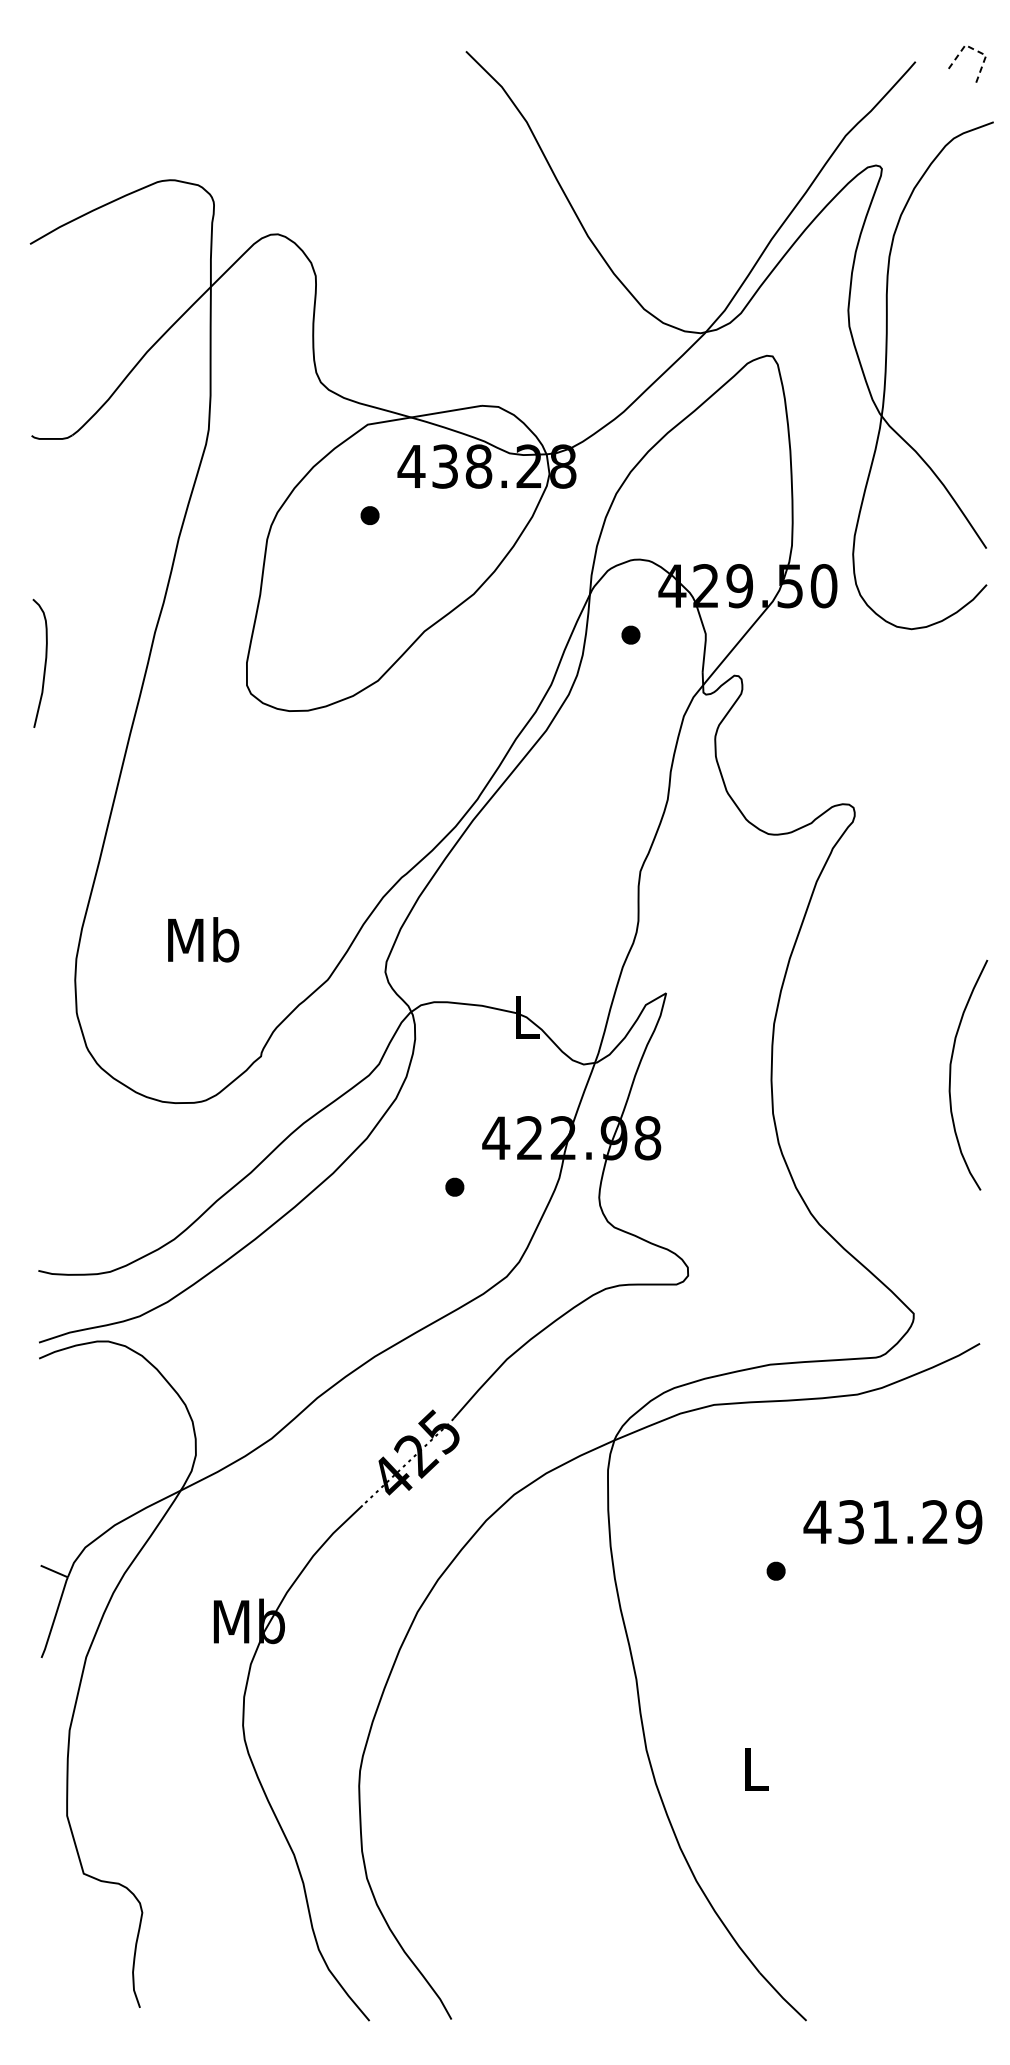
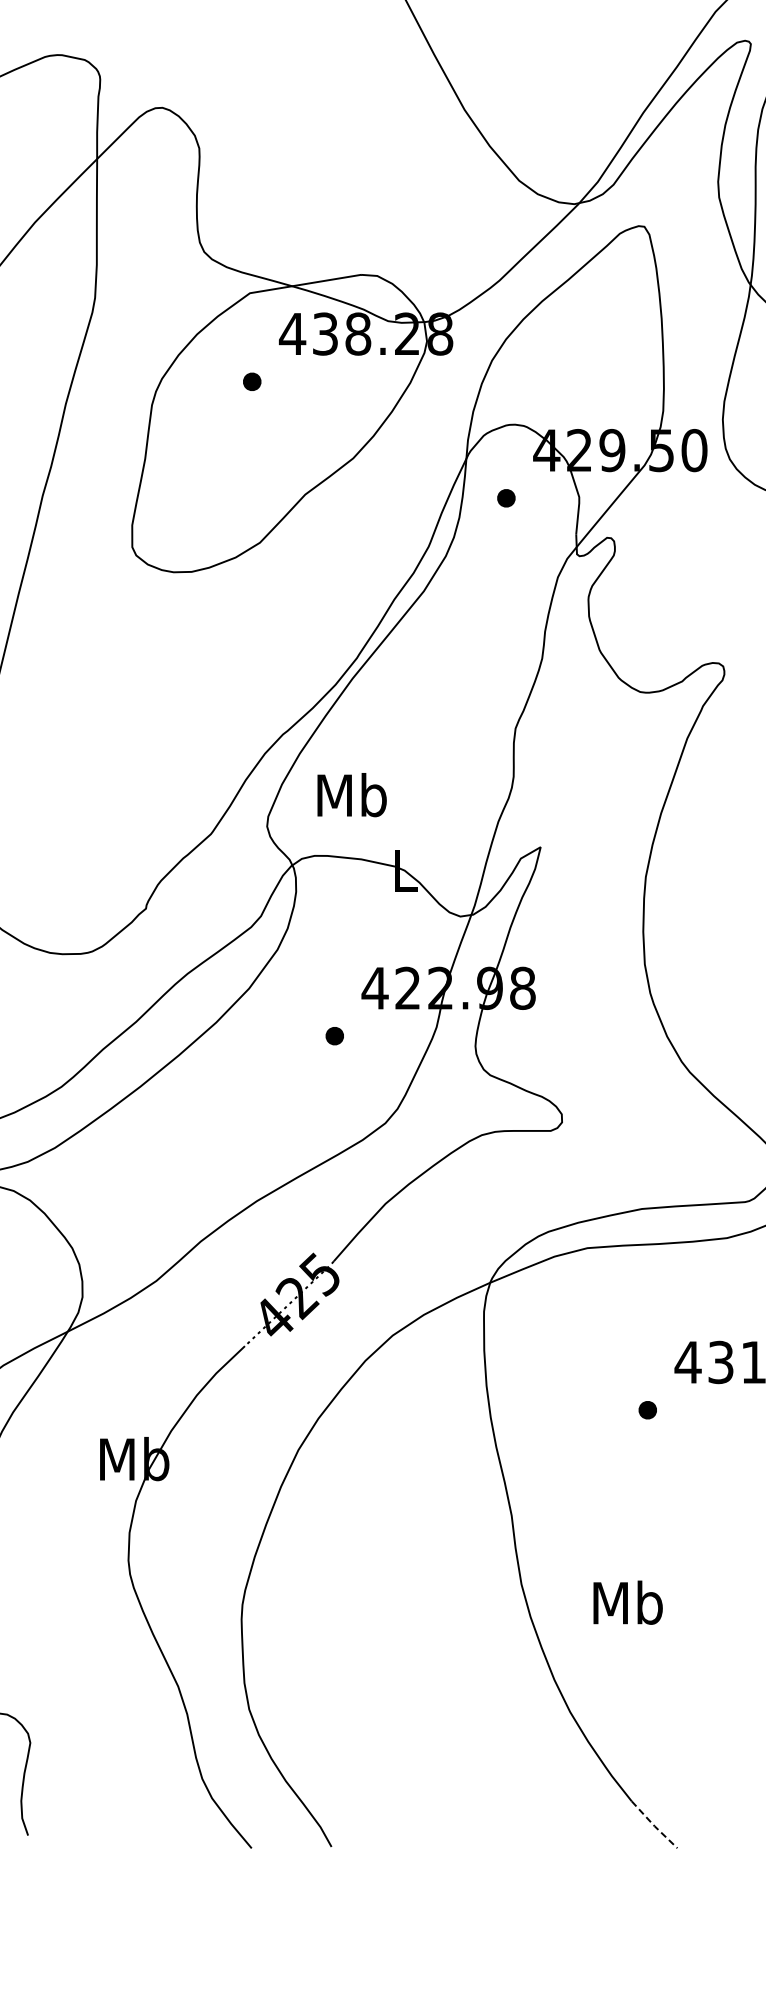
text: (203, 939) -> (352, 794), moved
text: (755, 1768) -> (627, 1602), L -> Mb
line: (783, 1998) -> (654, 1826), solid -> dashed

